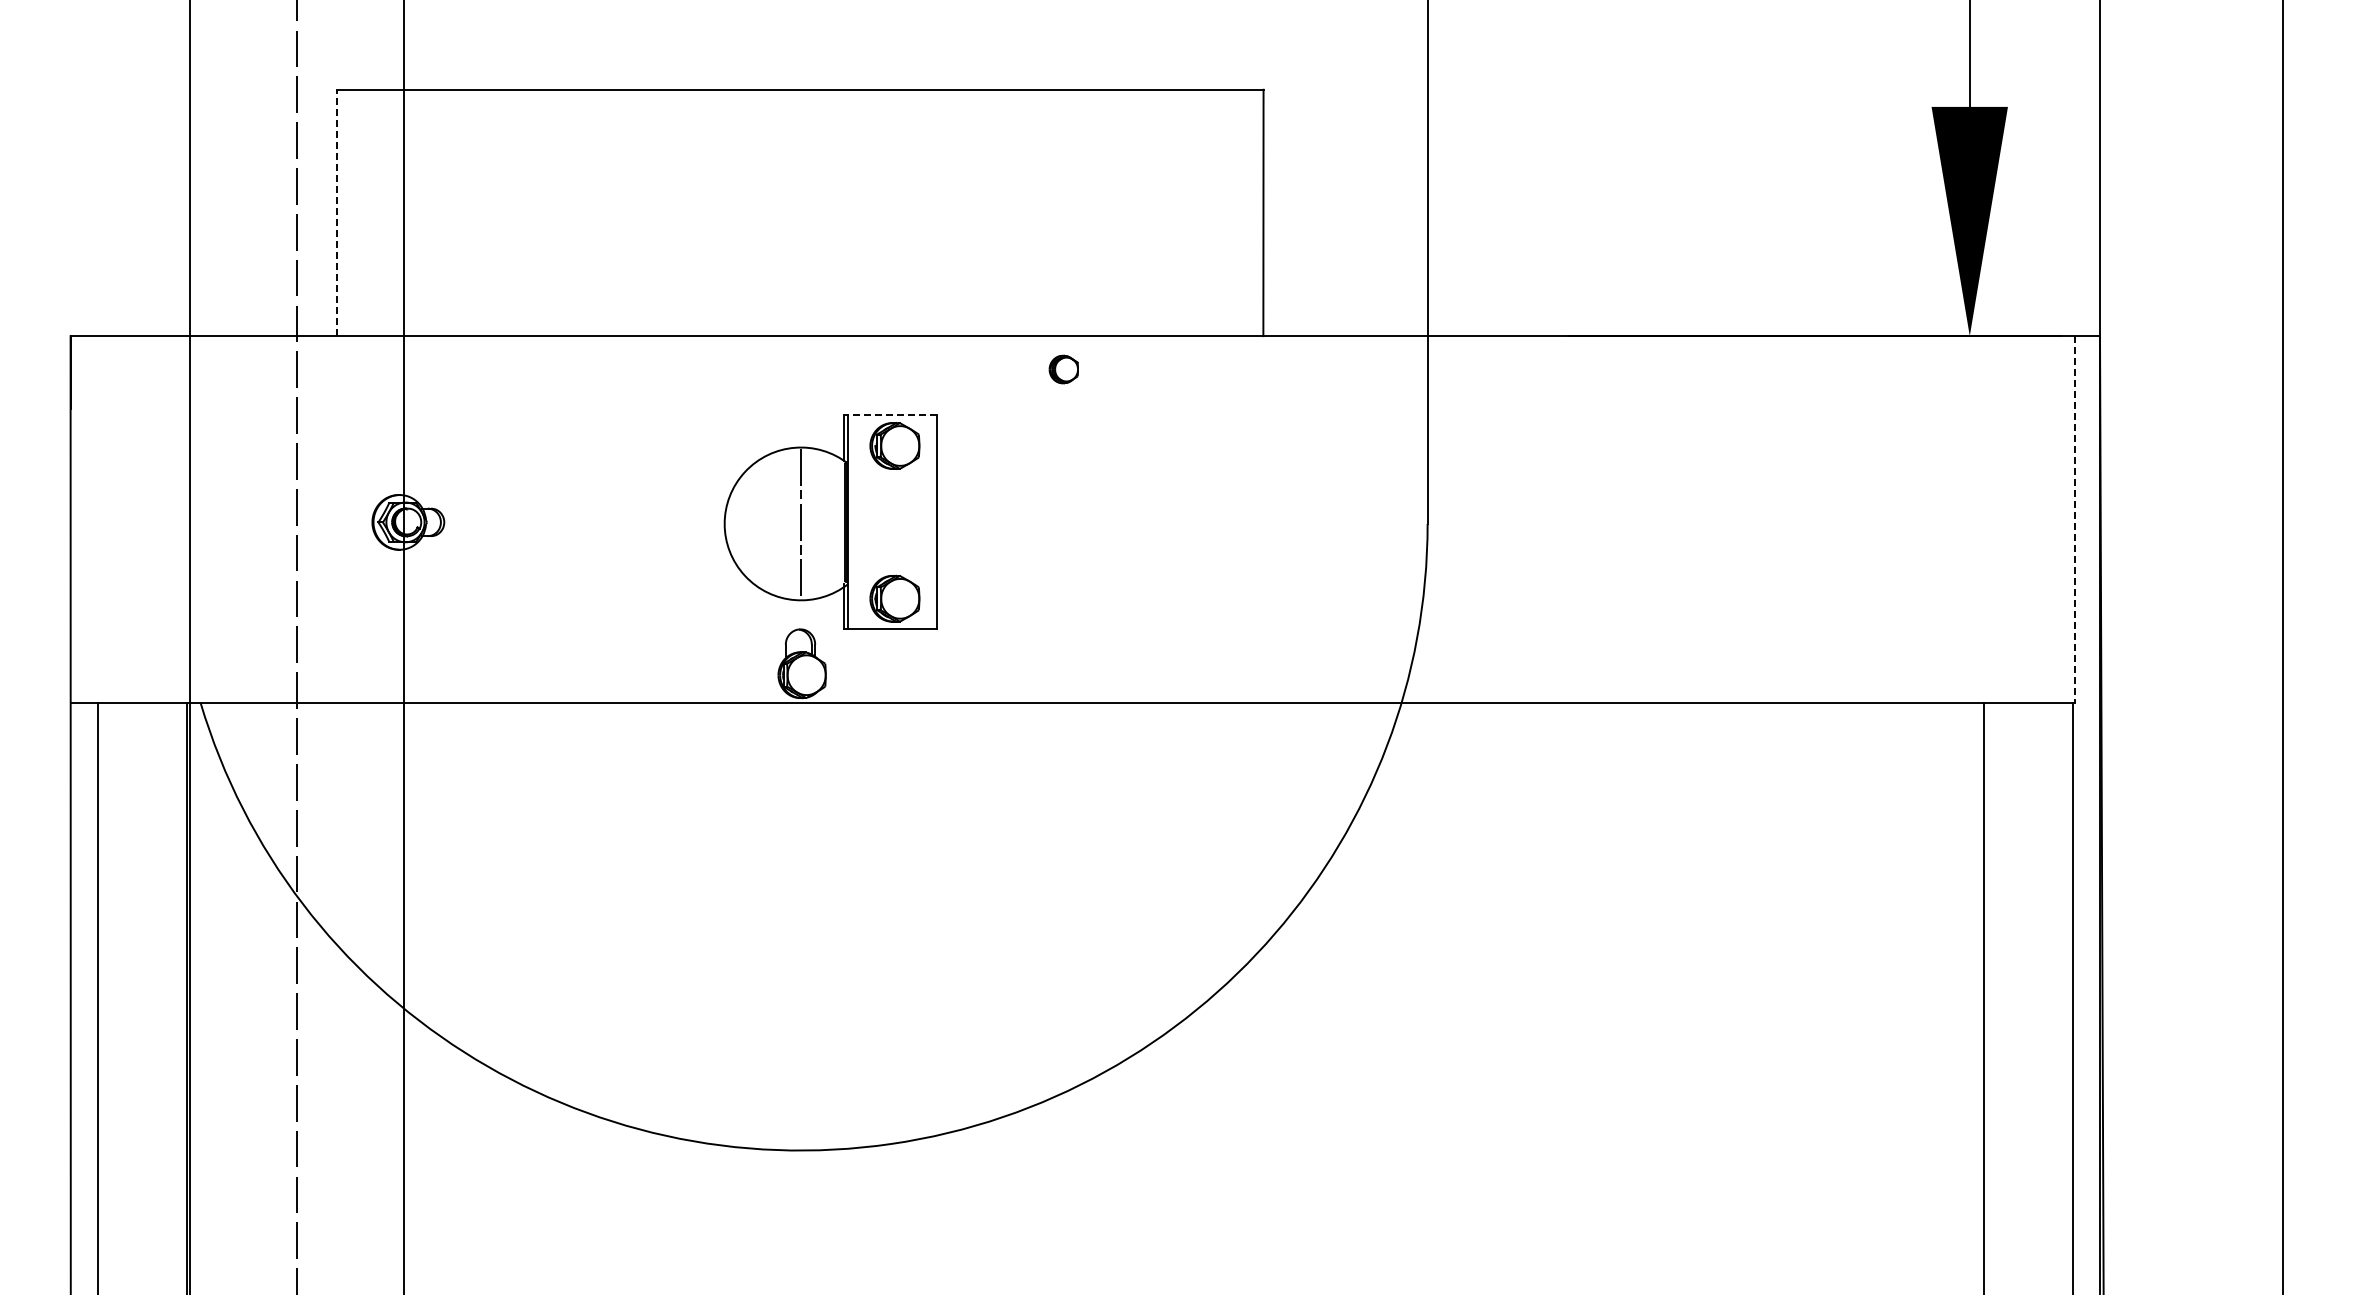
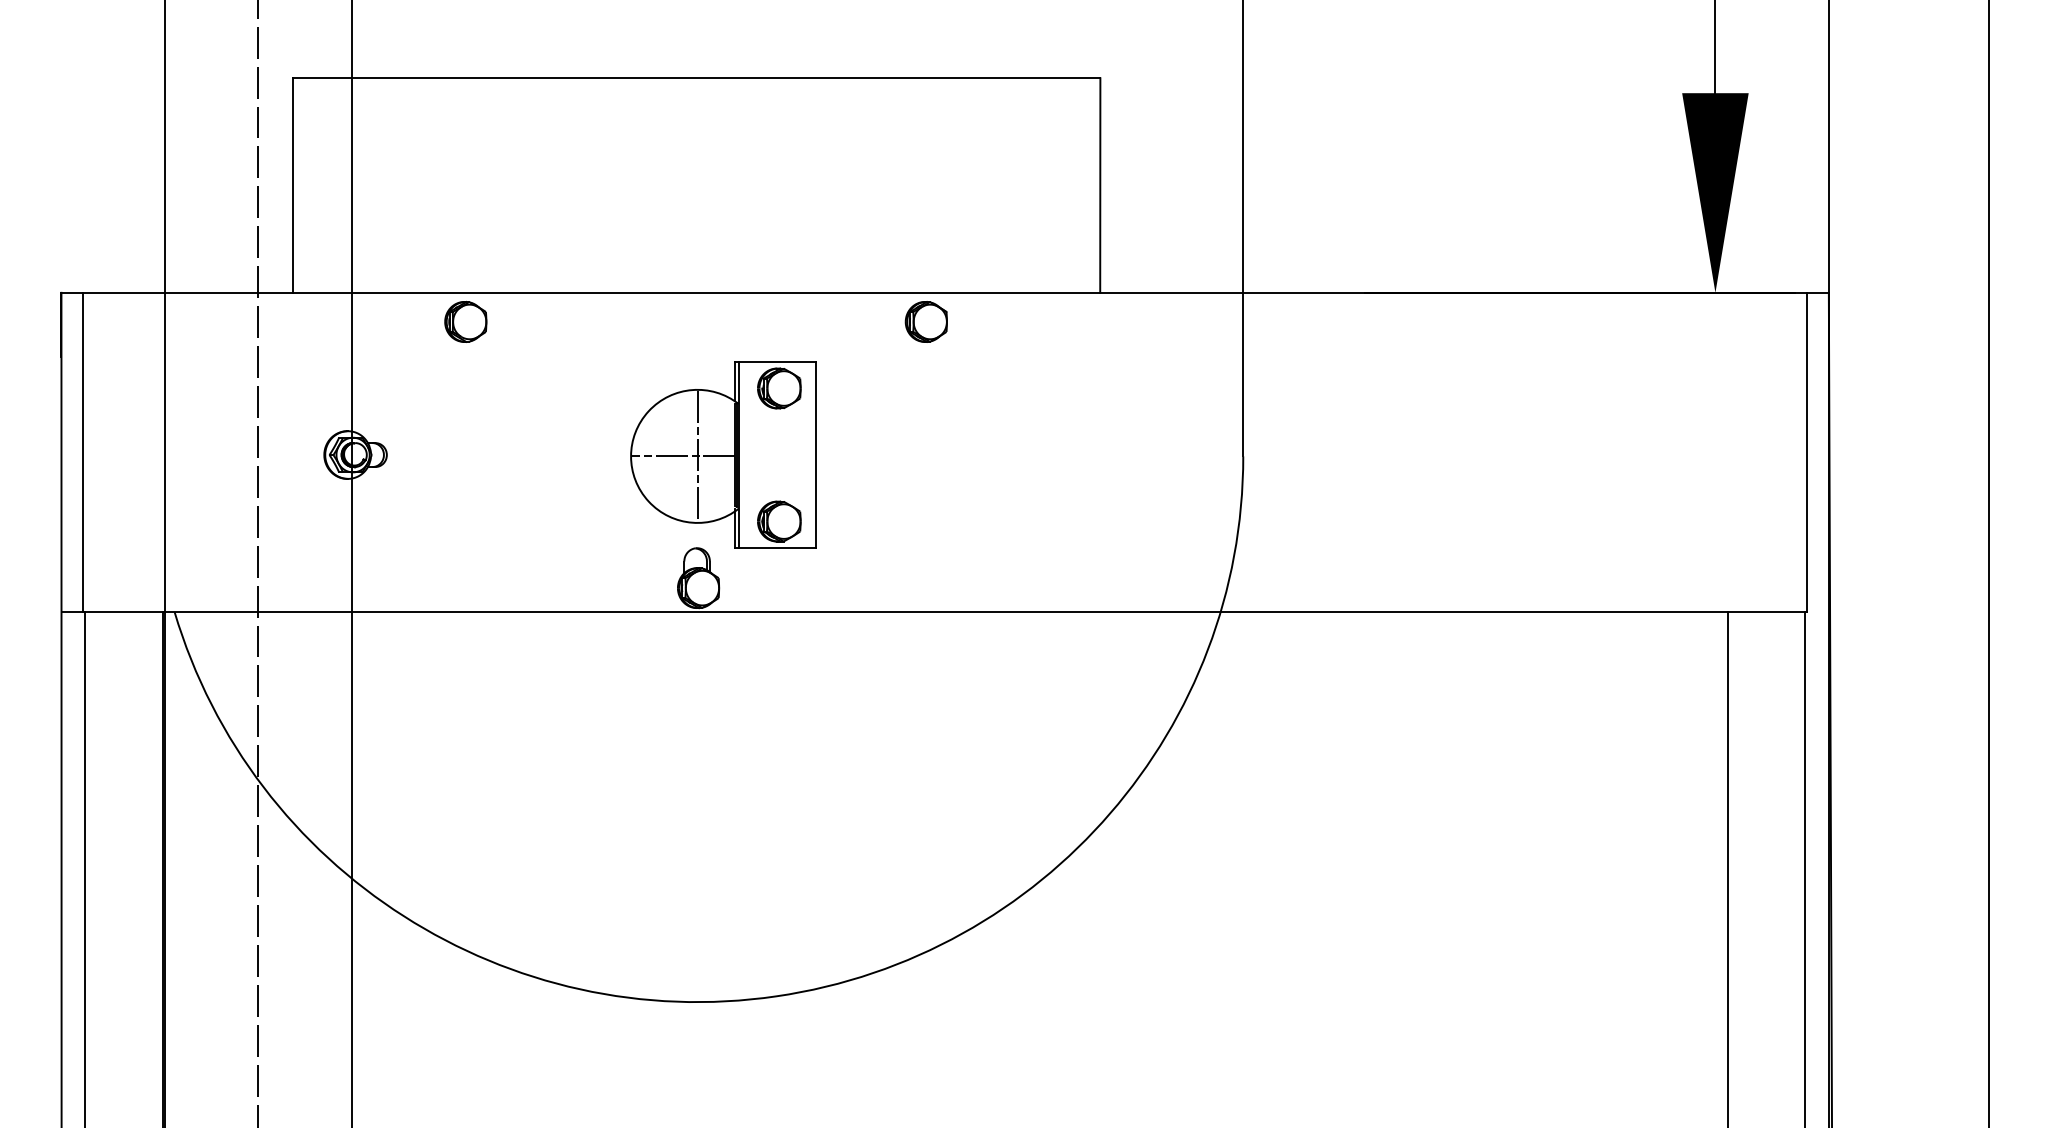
line: (336, 212) -> (293, 185), dashed -> solid
part: (534, 369) -> (465, 321), added
part: (1063, 369) -> (926, 321), size x1.67
line: (889, 415) -> (774, 361), dashed -> solid
line: (94, 519) -> (82, 452), added
line: (2075, 520) -> (1807, 453), dashed -> solid
line: (784, 523) -> (683, 456), added

